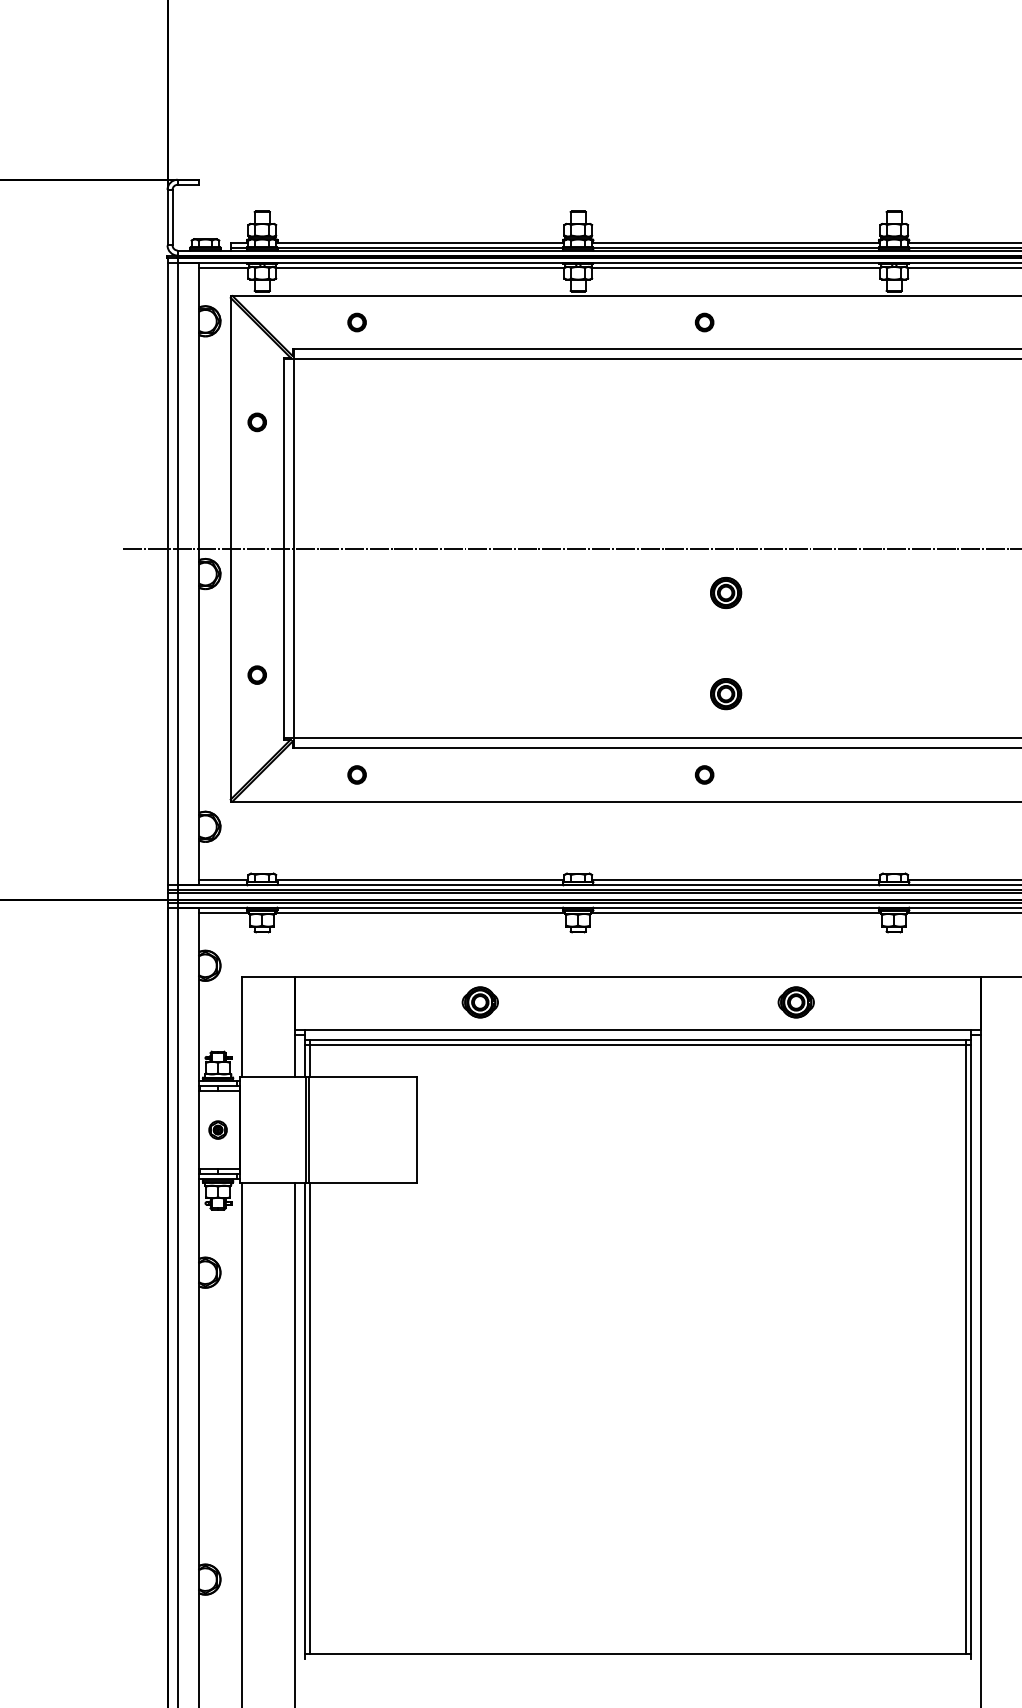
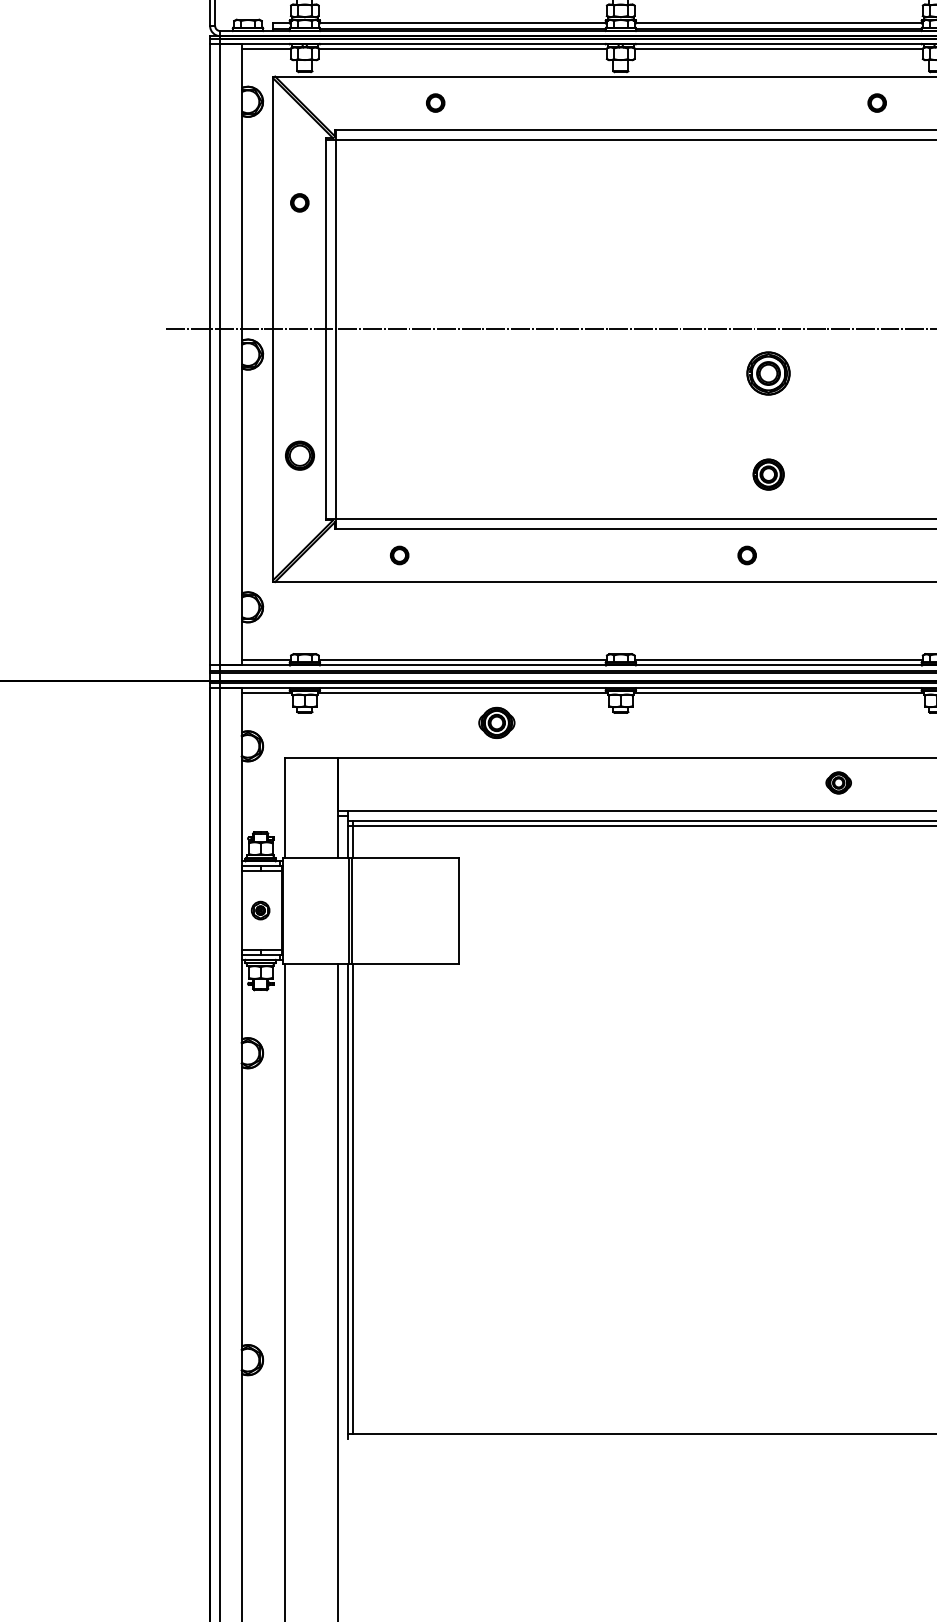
part: (356, 322) -> (435, 103), moved
part: (704, 322) -> (877, 103), moved
part: (726, 592) -> (769, 373), size x1.4
part: (256, 674) -> (299, 455), size x1.6
part: (479, 1002) -> (496, 723), moved
part: (795, 1002) -> (838, 783), size x0.7

